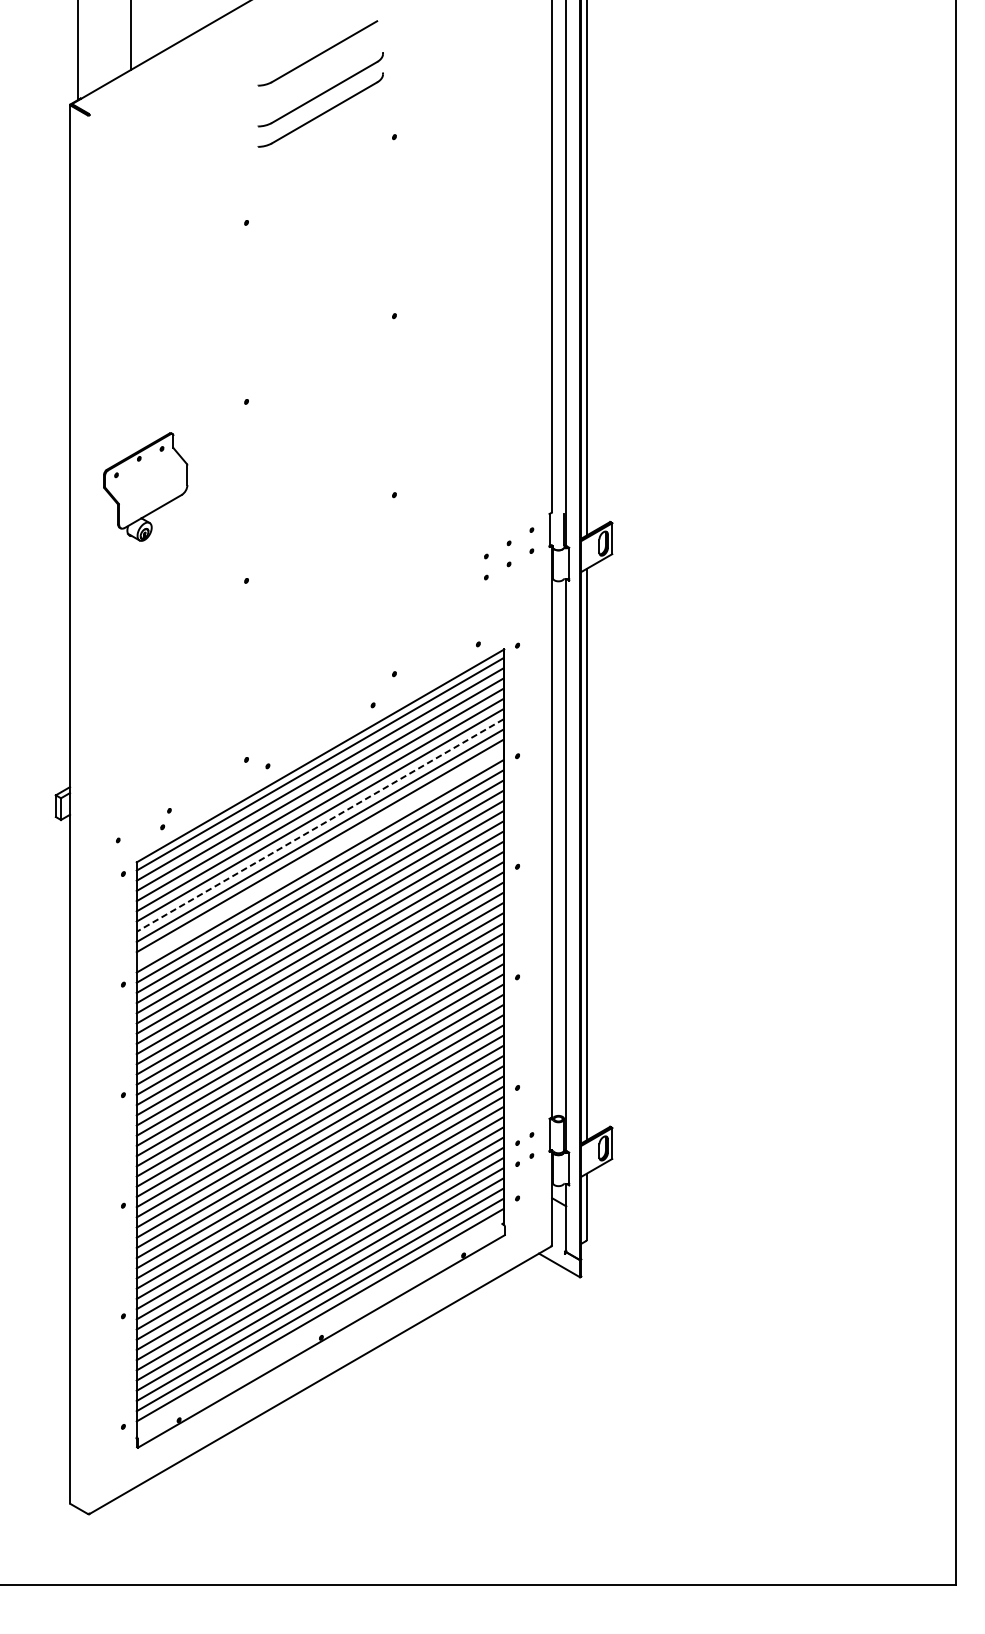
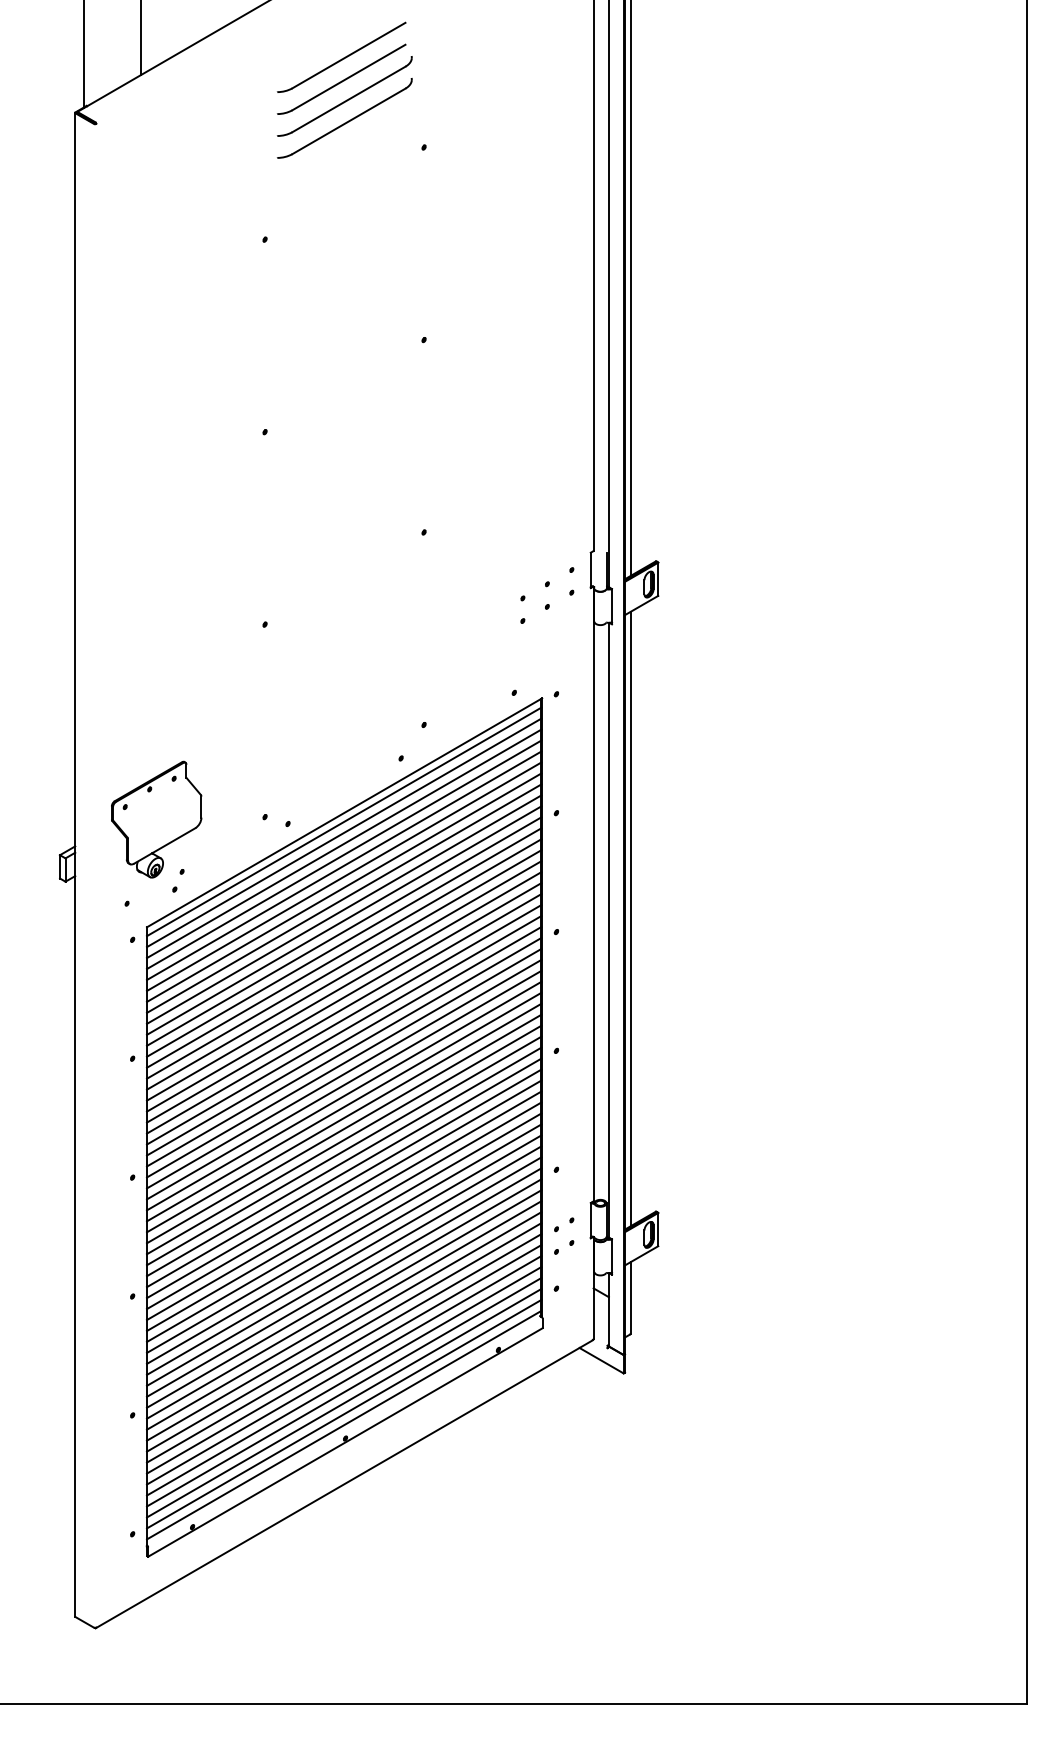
part: (317, 73) -> (341, 78), added
part: (145, 486) -> (156, 819), moved
line: (320, 825) -> (344, 887), dashed -> solid
line: (319, 856) -> (343, 920), added
line: (319, 1324) -> (343, 1424), added

